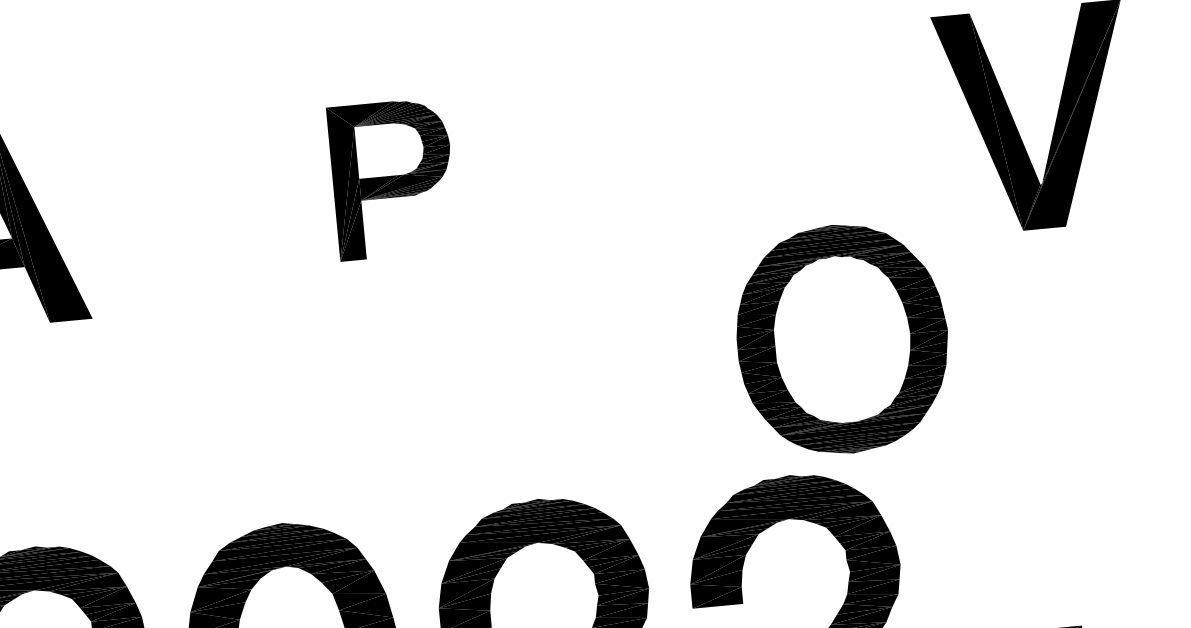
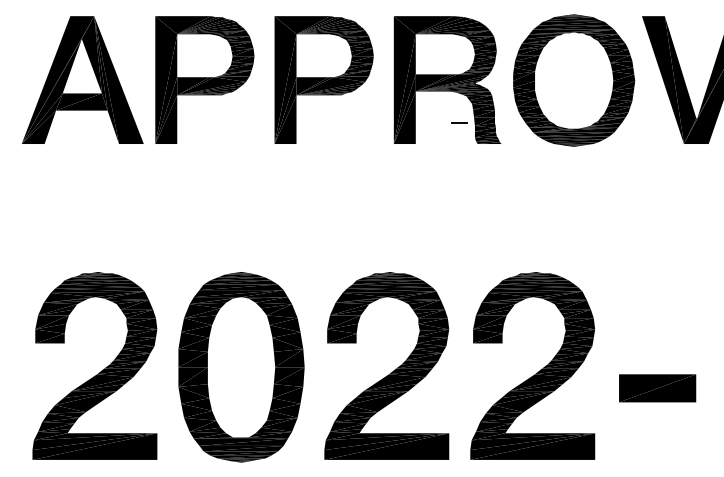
part: (605, 158) -> (447, 79), added
part: (391, 178) -> (323, 79), size x1.43
part: (186, 197) -> (204, 79), added
part: (843, 338) -> (574, 80), moved

